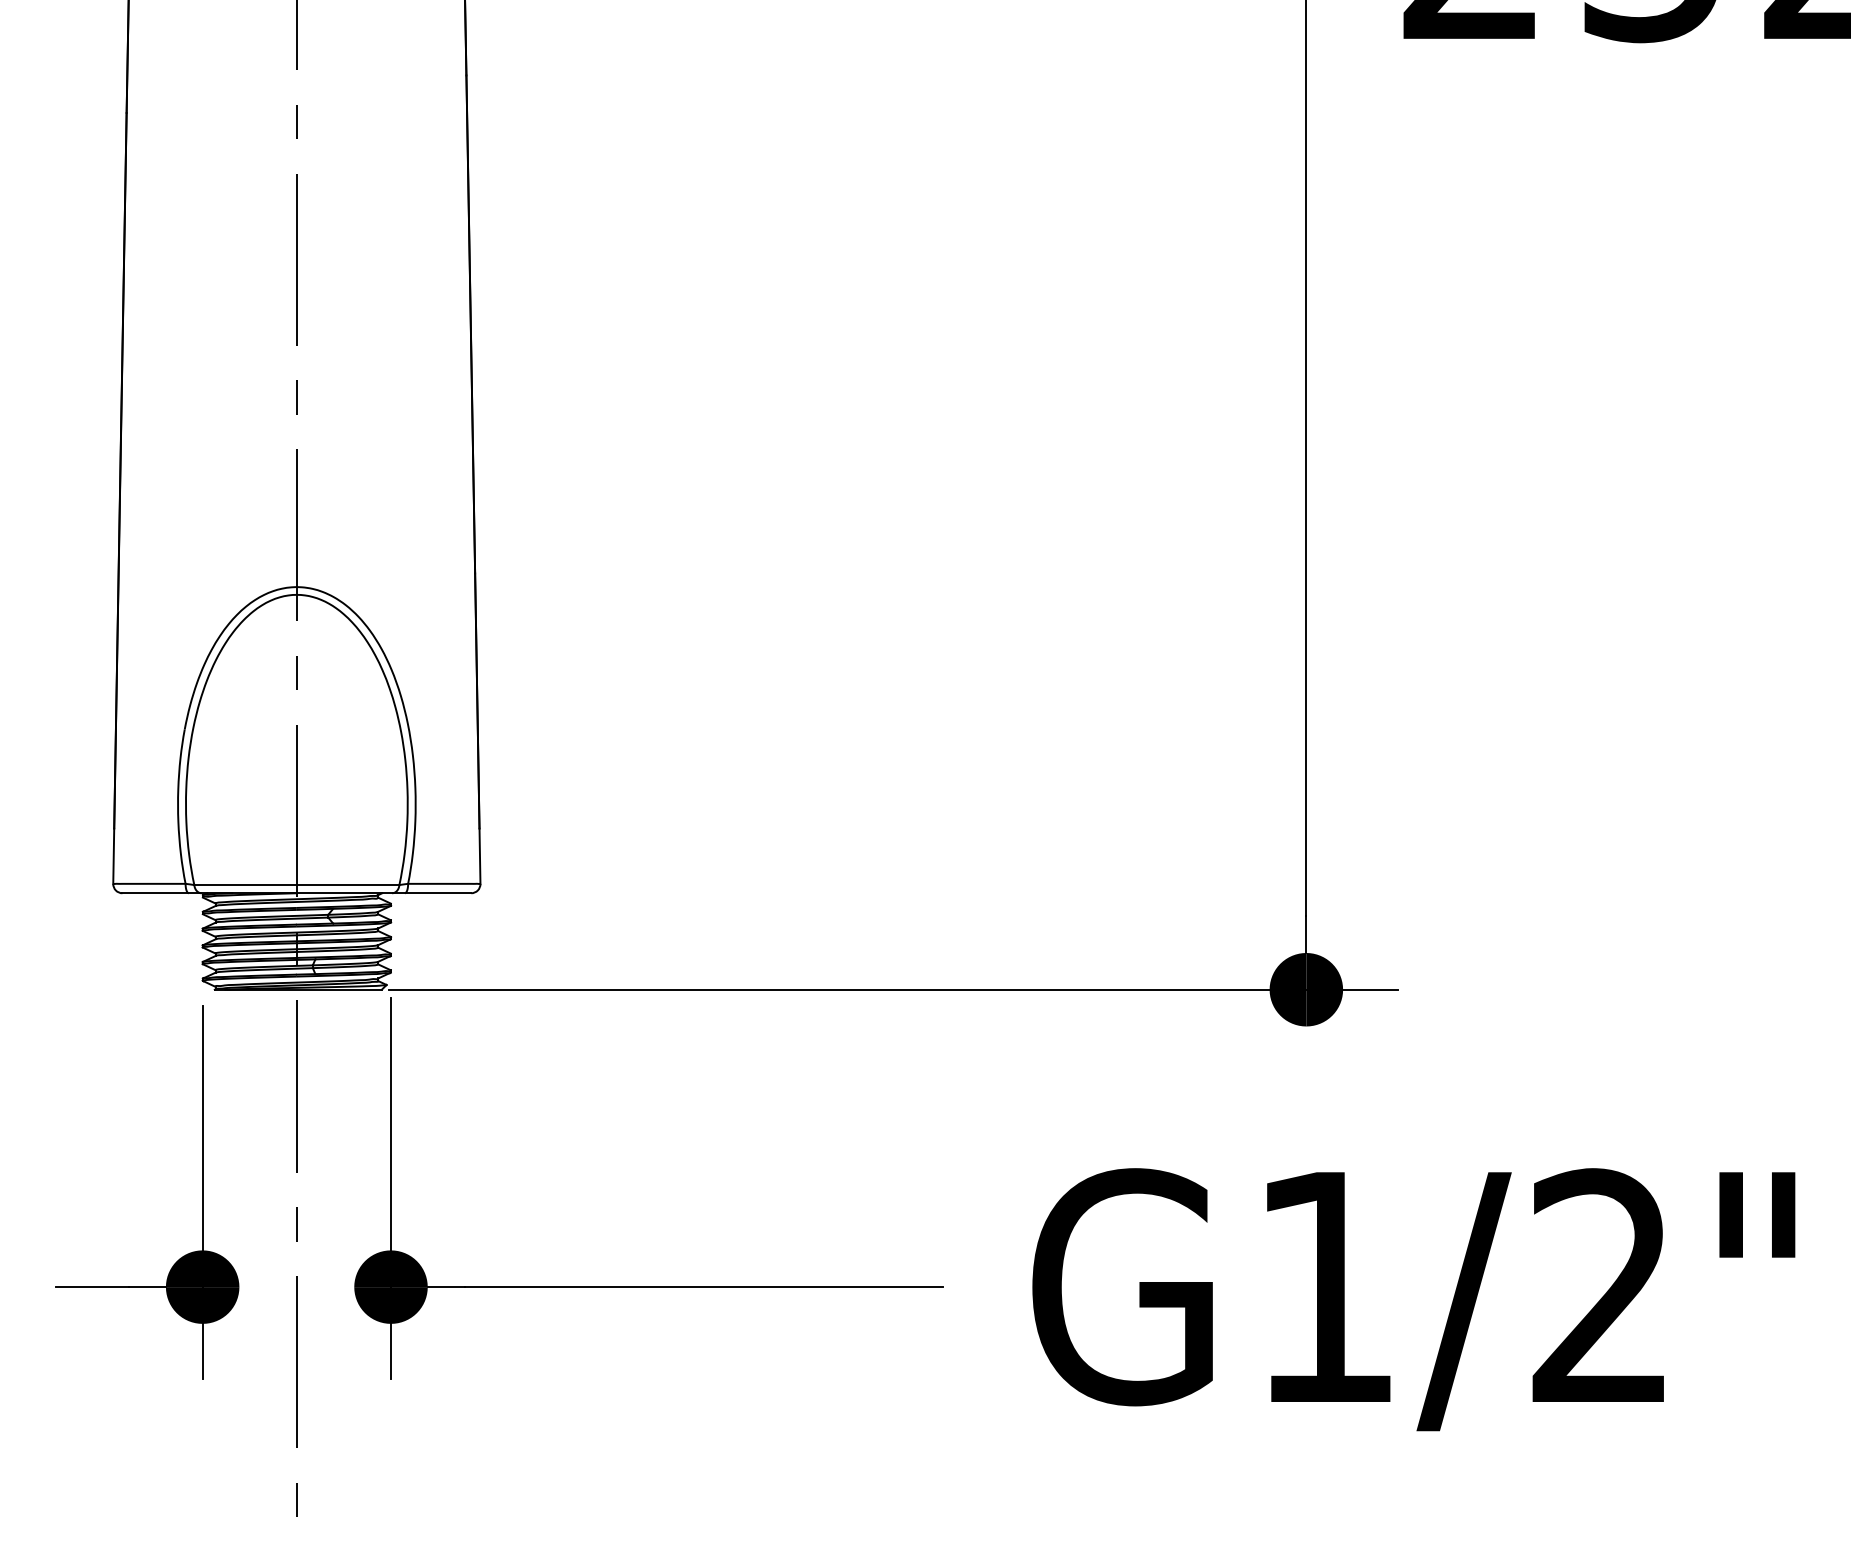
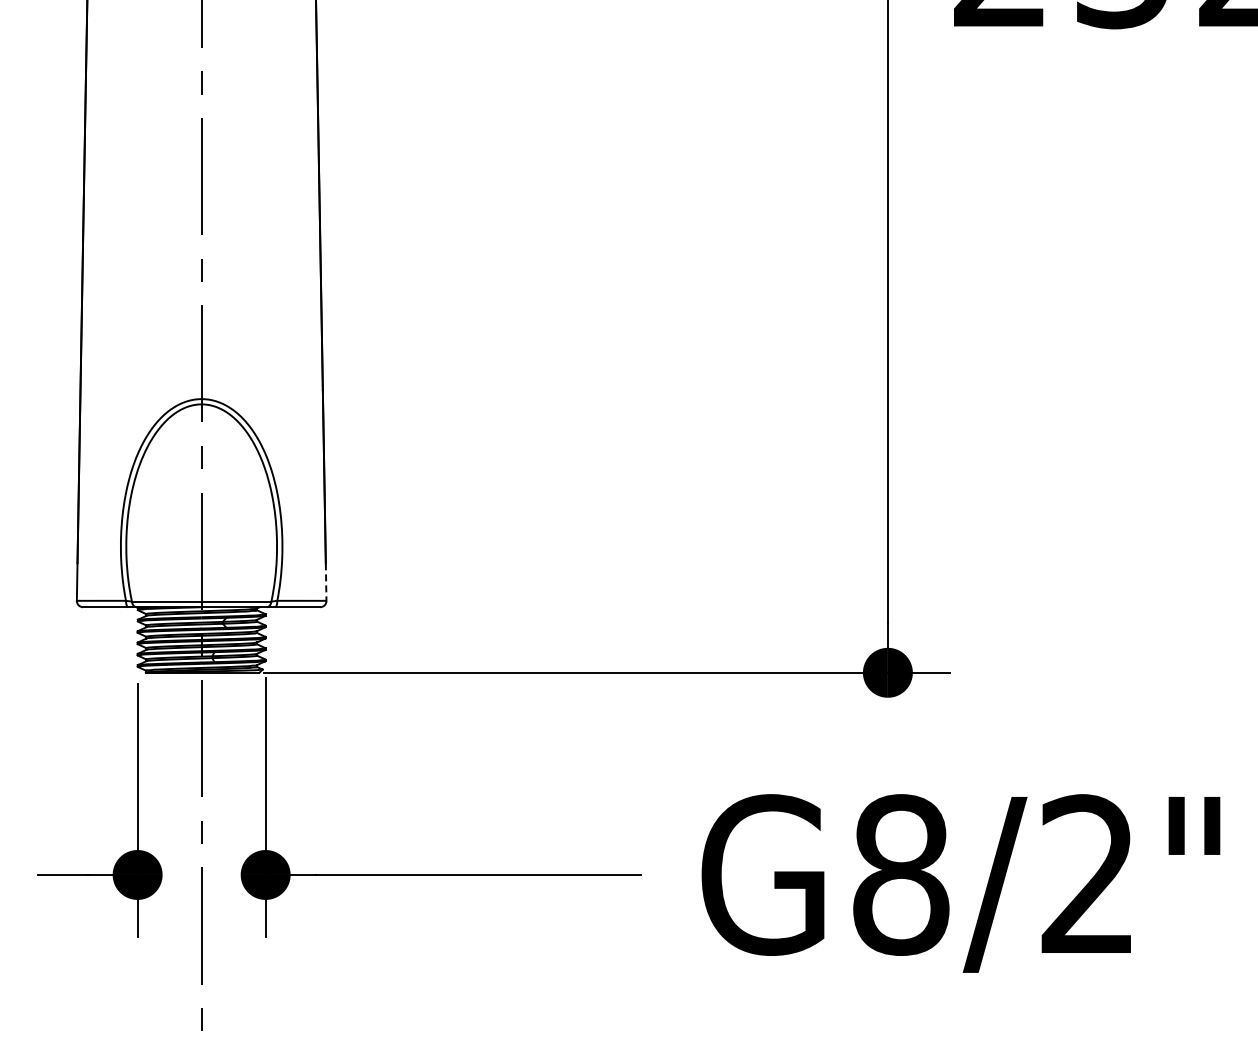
line: (480, 856) -> (326, 582), solid -> dashed
text: (1326, 1286) -> (901, 874), G1/2" -> G8/2"

